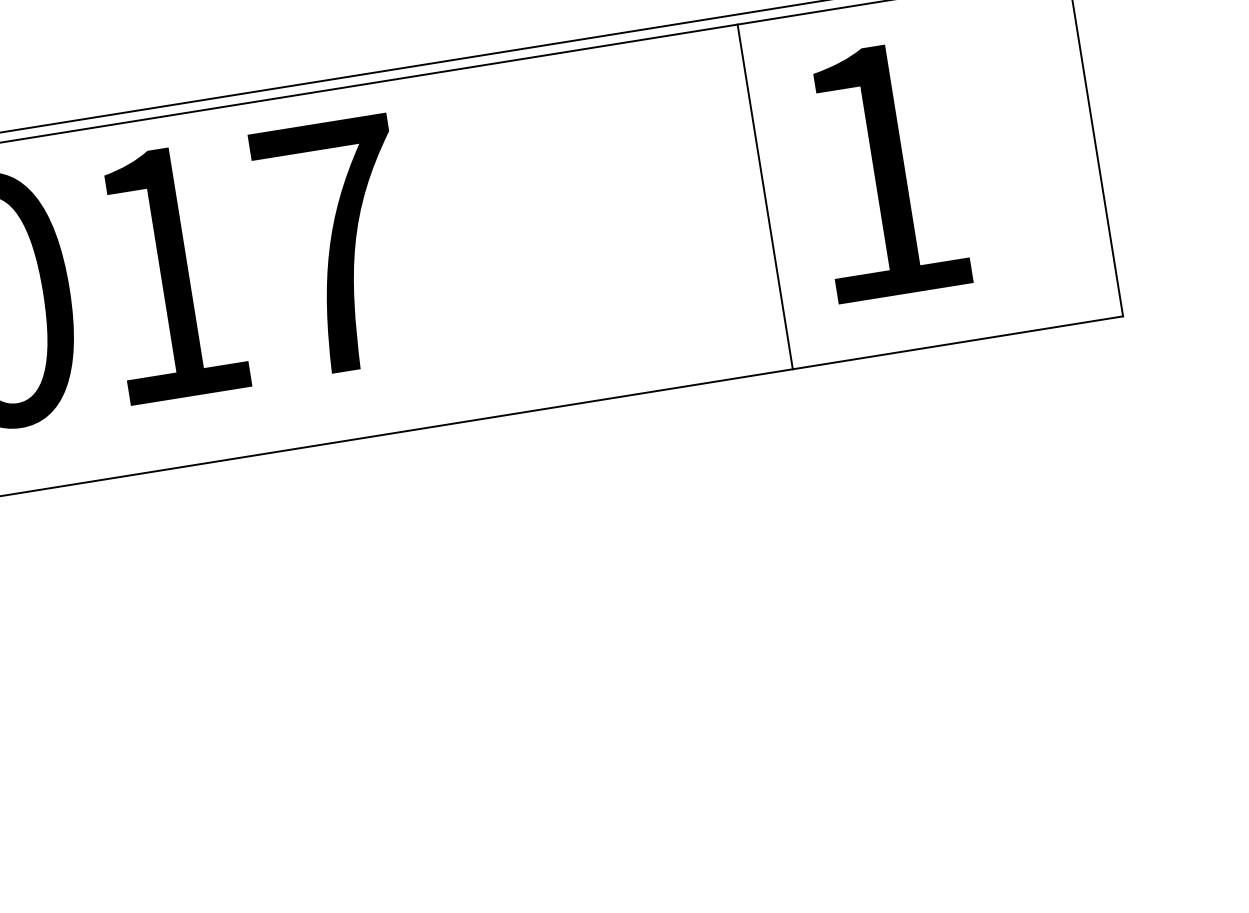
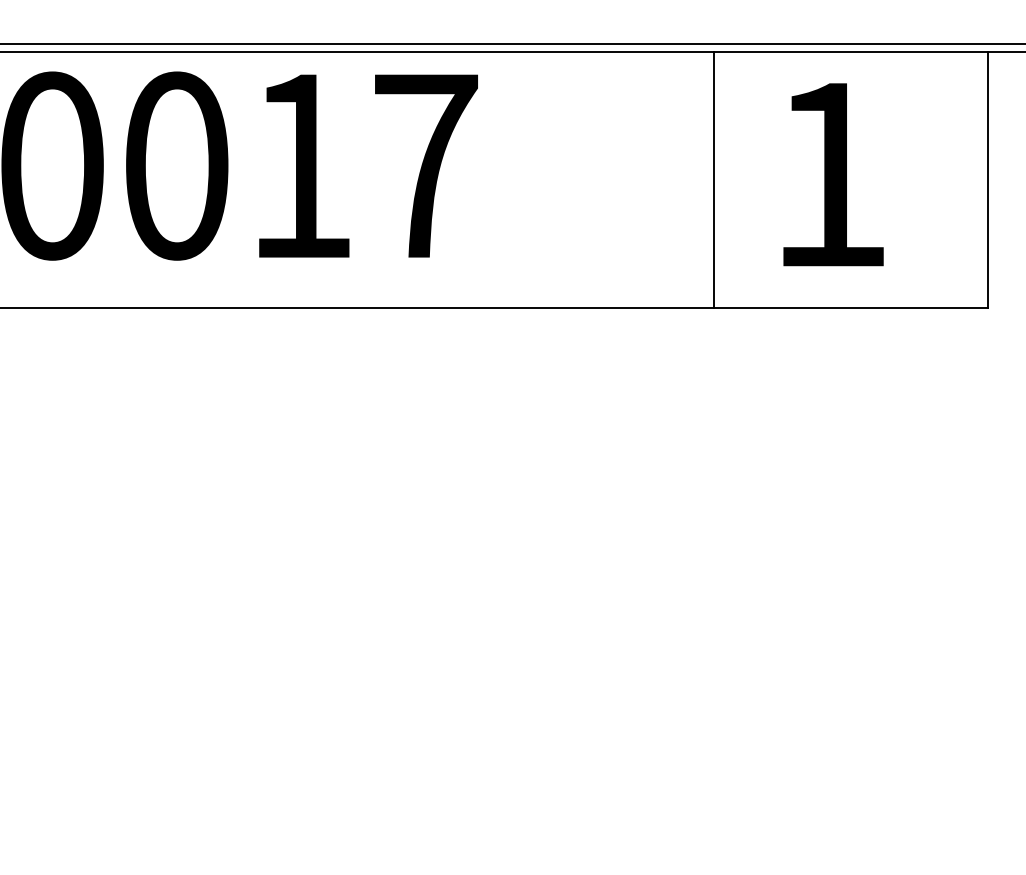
line: (764, 196) -> (713, 179), moved

